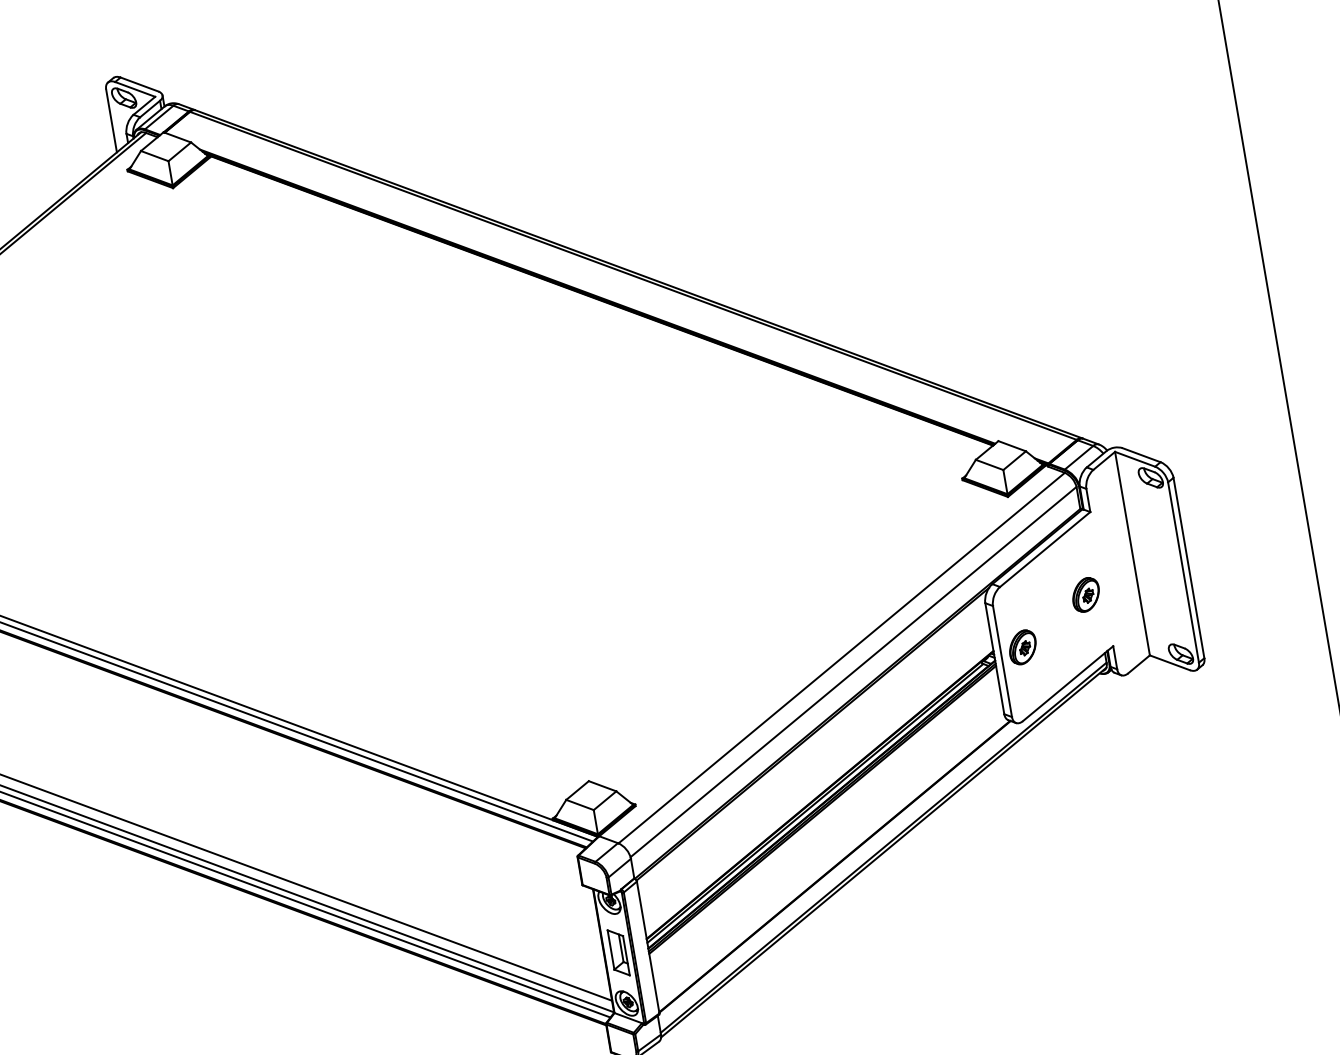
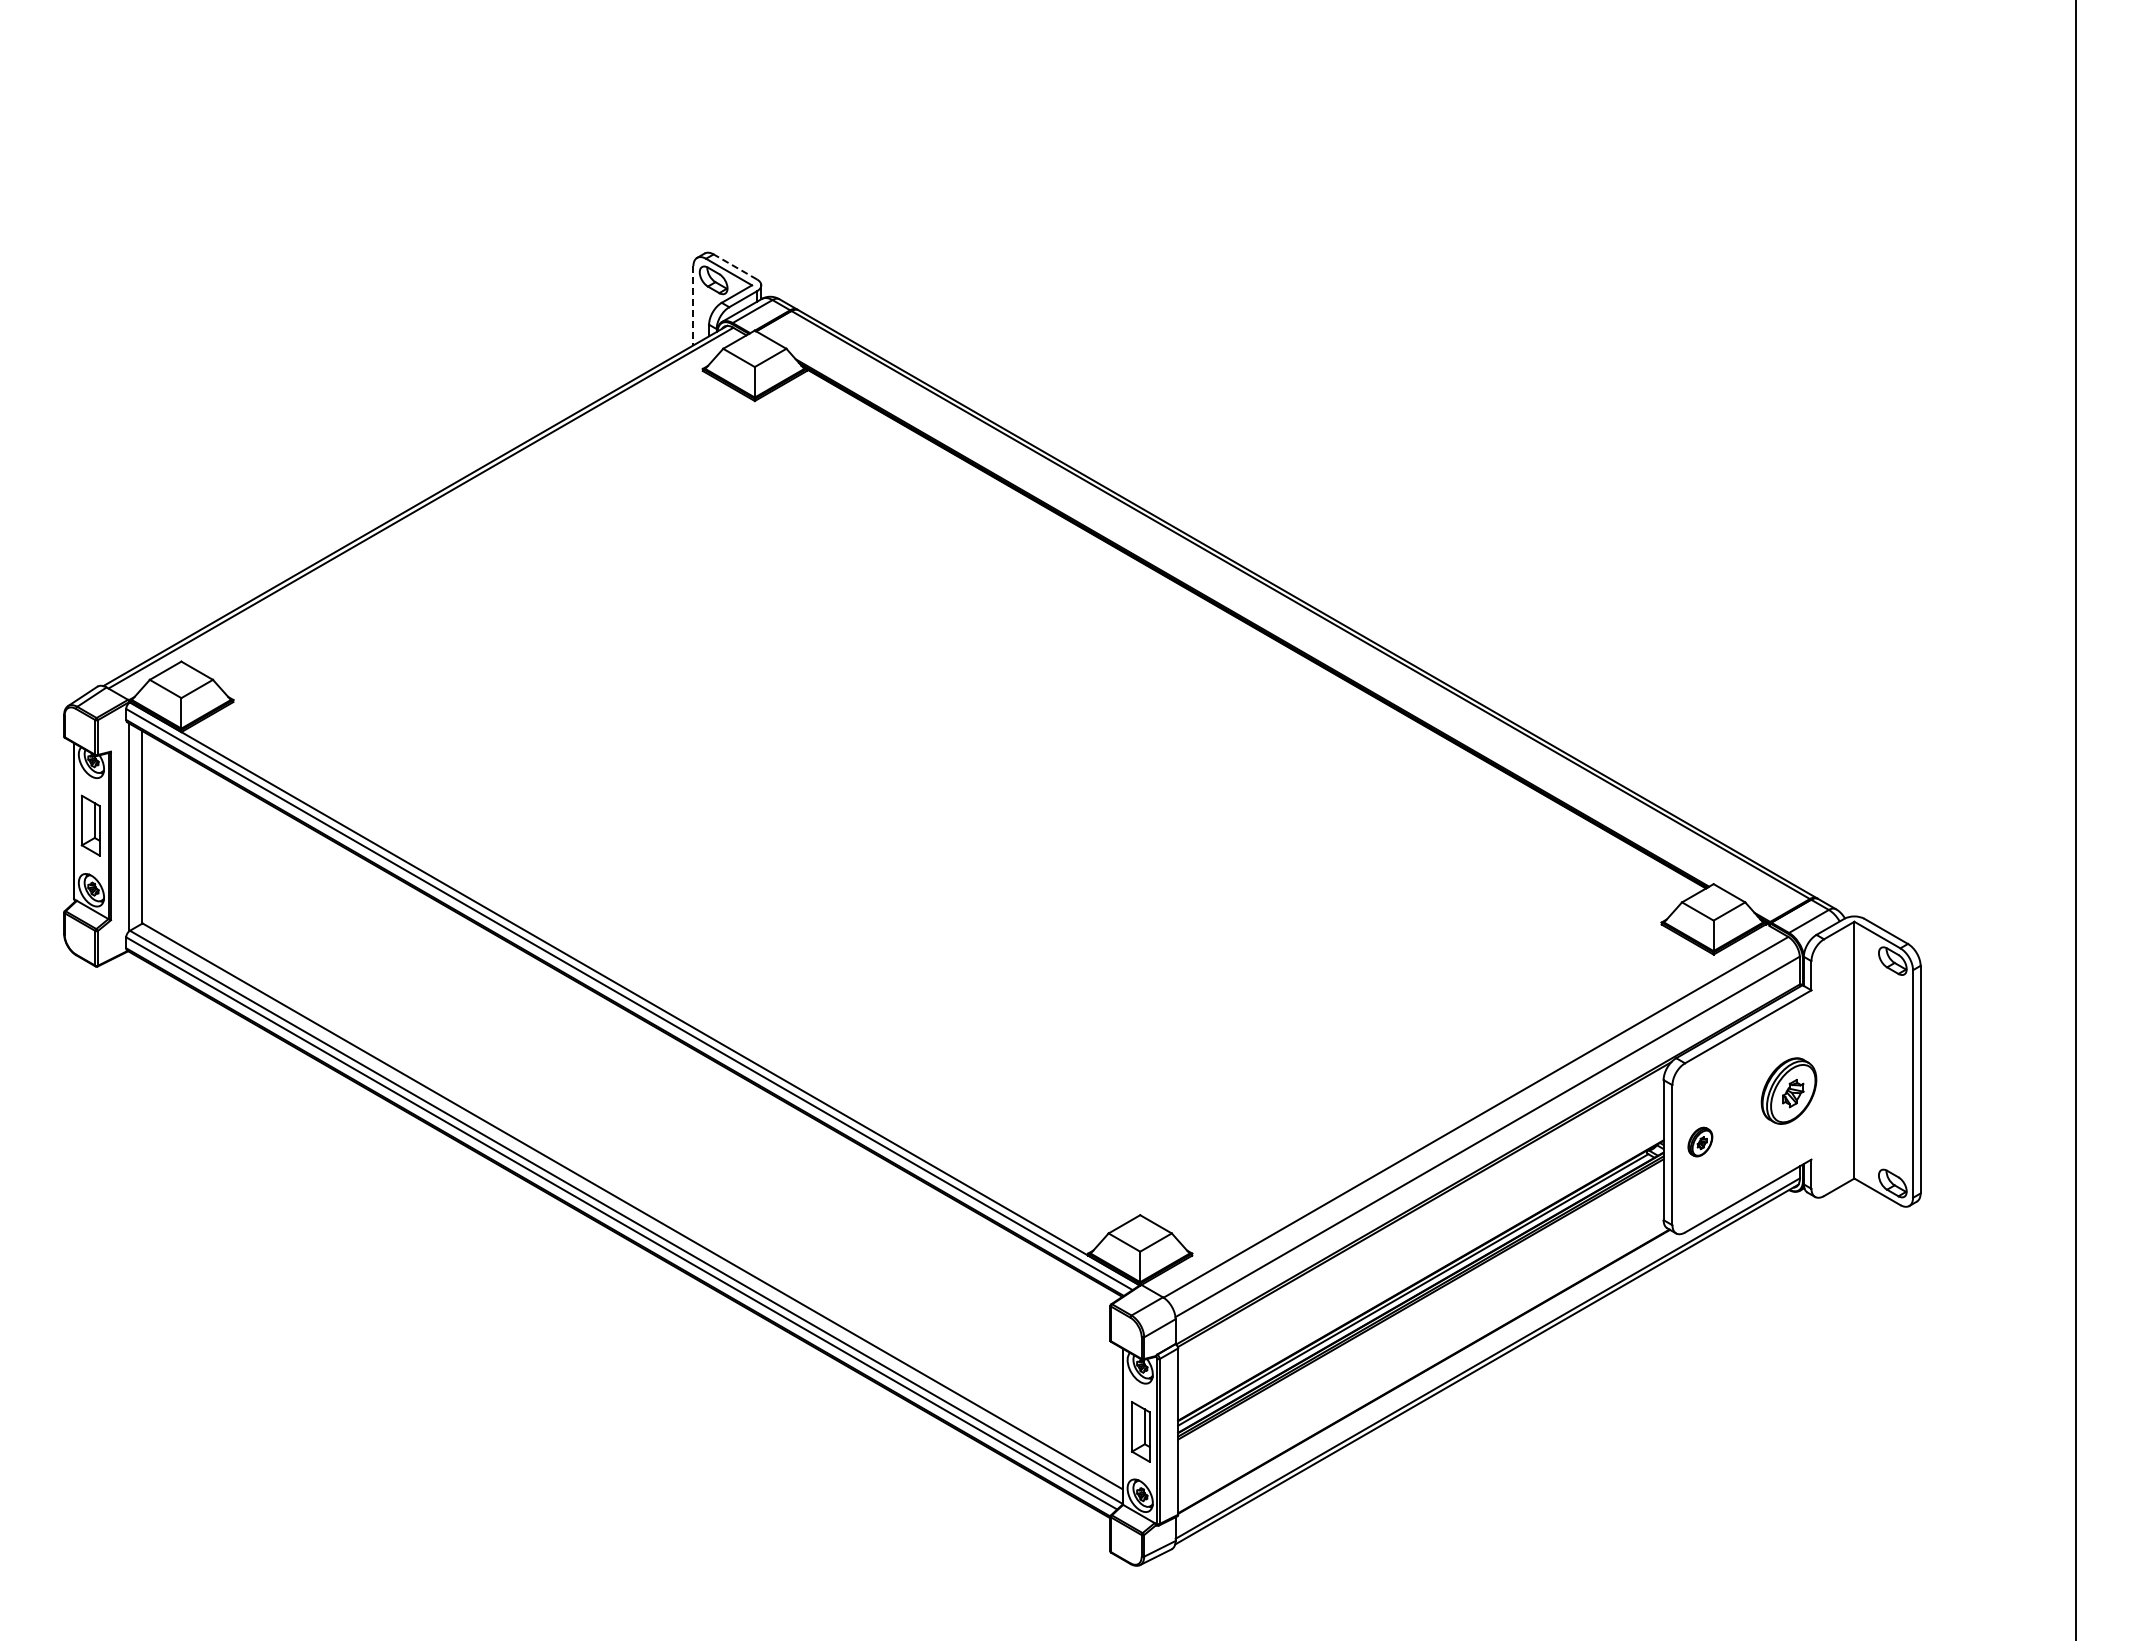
line: (138, 84) -> (734, 266), solid -> dashed
line: (111, 120) -> (693, 305), solid -> dashed
part: (1085, 594) -> (1788, 1090), size x1.6
part: (1022, 646) -> (1700, 1141), size x0.7

